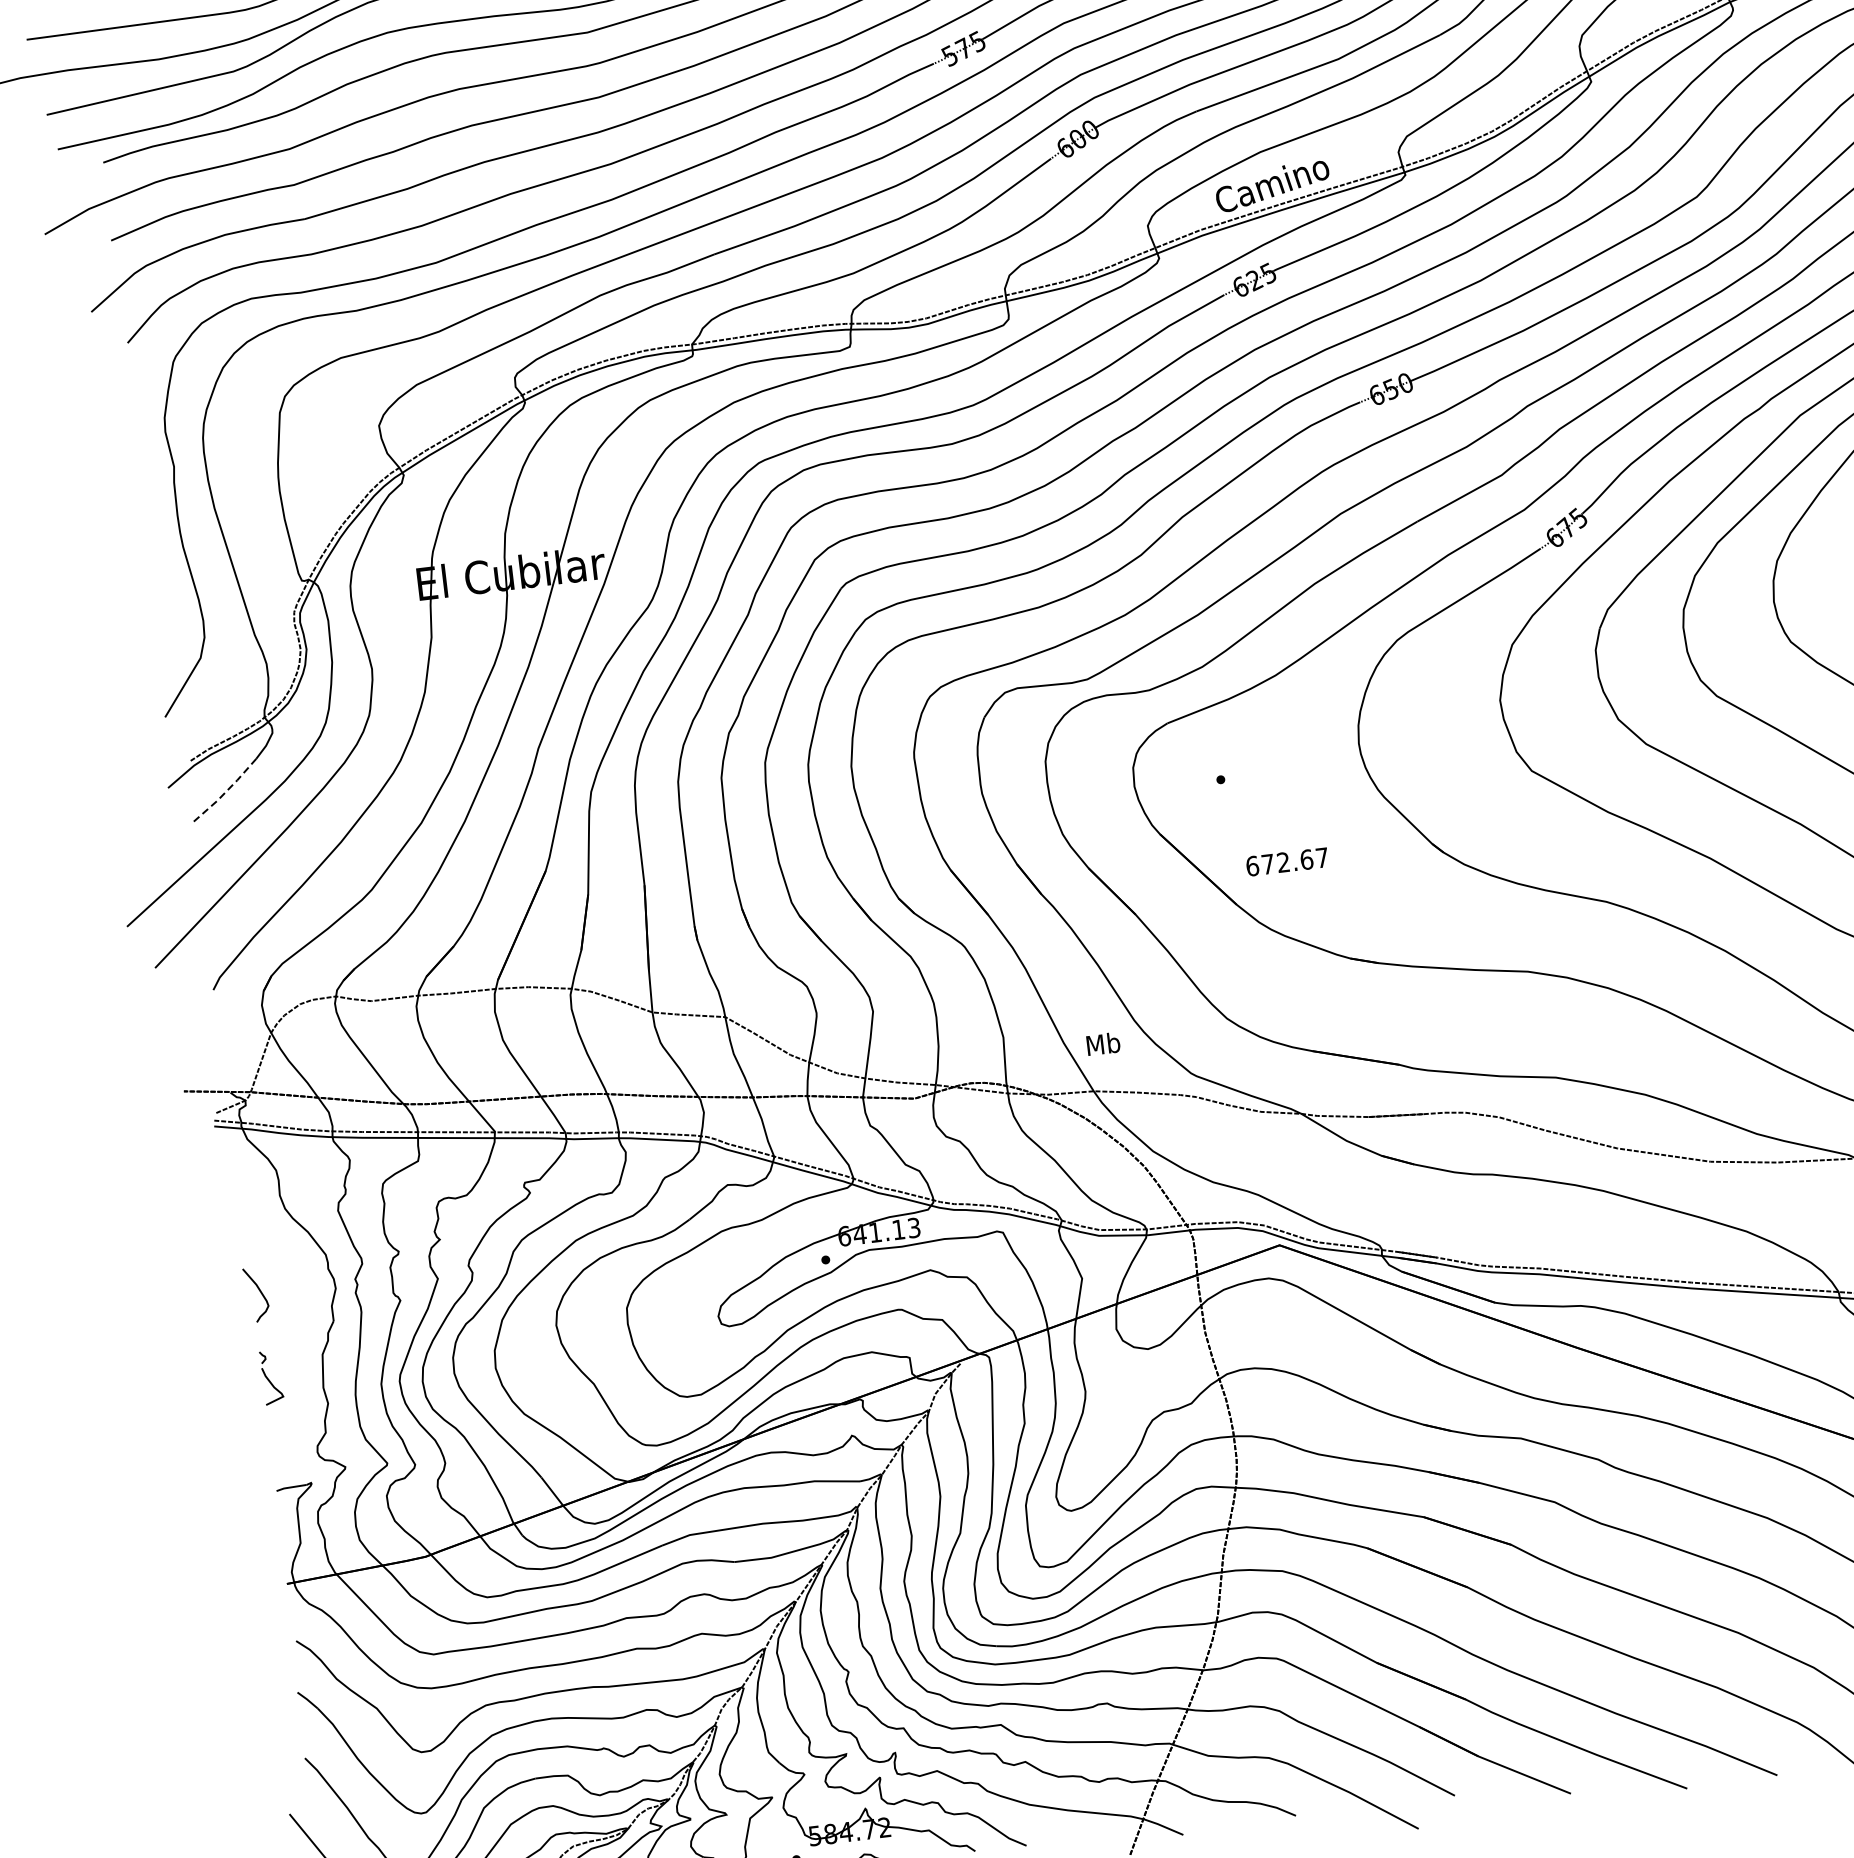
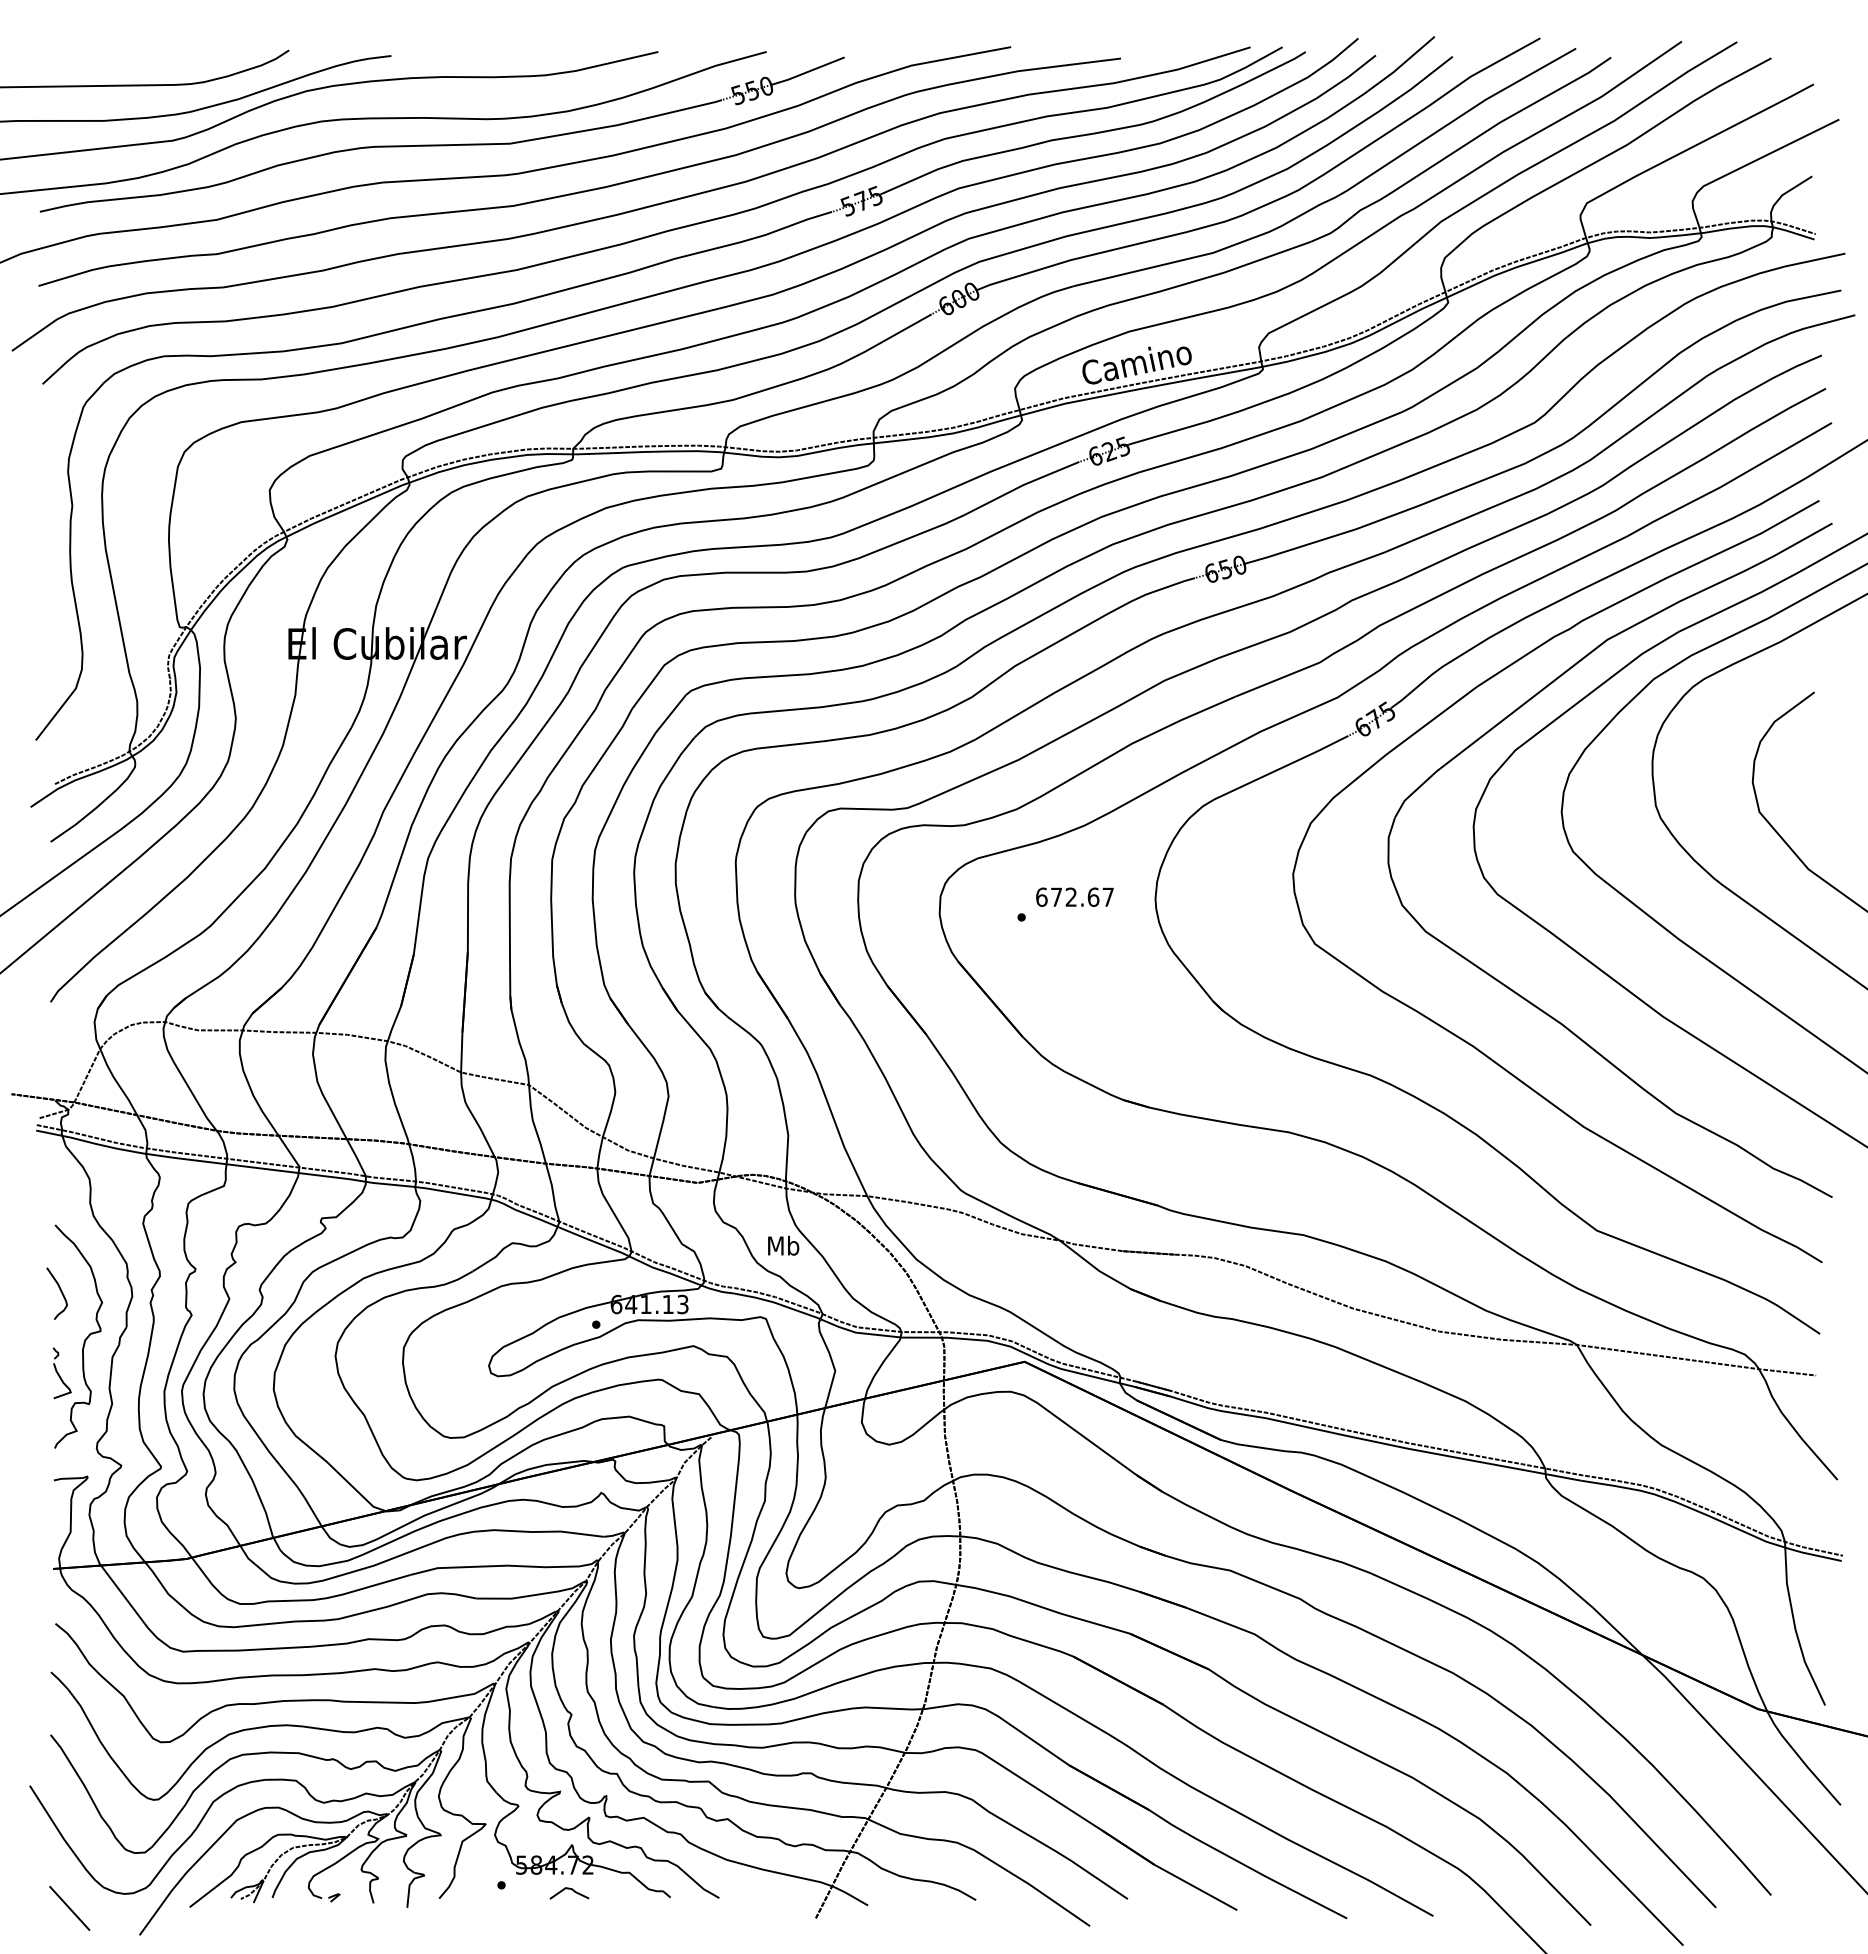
line: (225, 792) -> (84, 817), dashed -> solid
text: (1286, 861) -> (1074, 896), moved
text: (1103, 1043) -> (783, 1245), moved
curve: (291, 1339) -> (84, 1339), added

